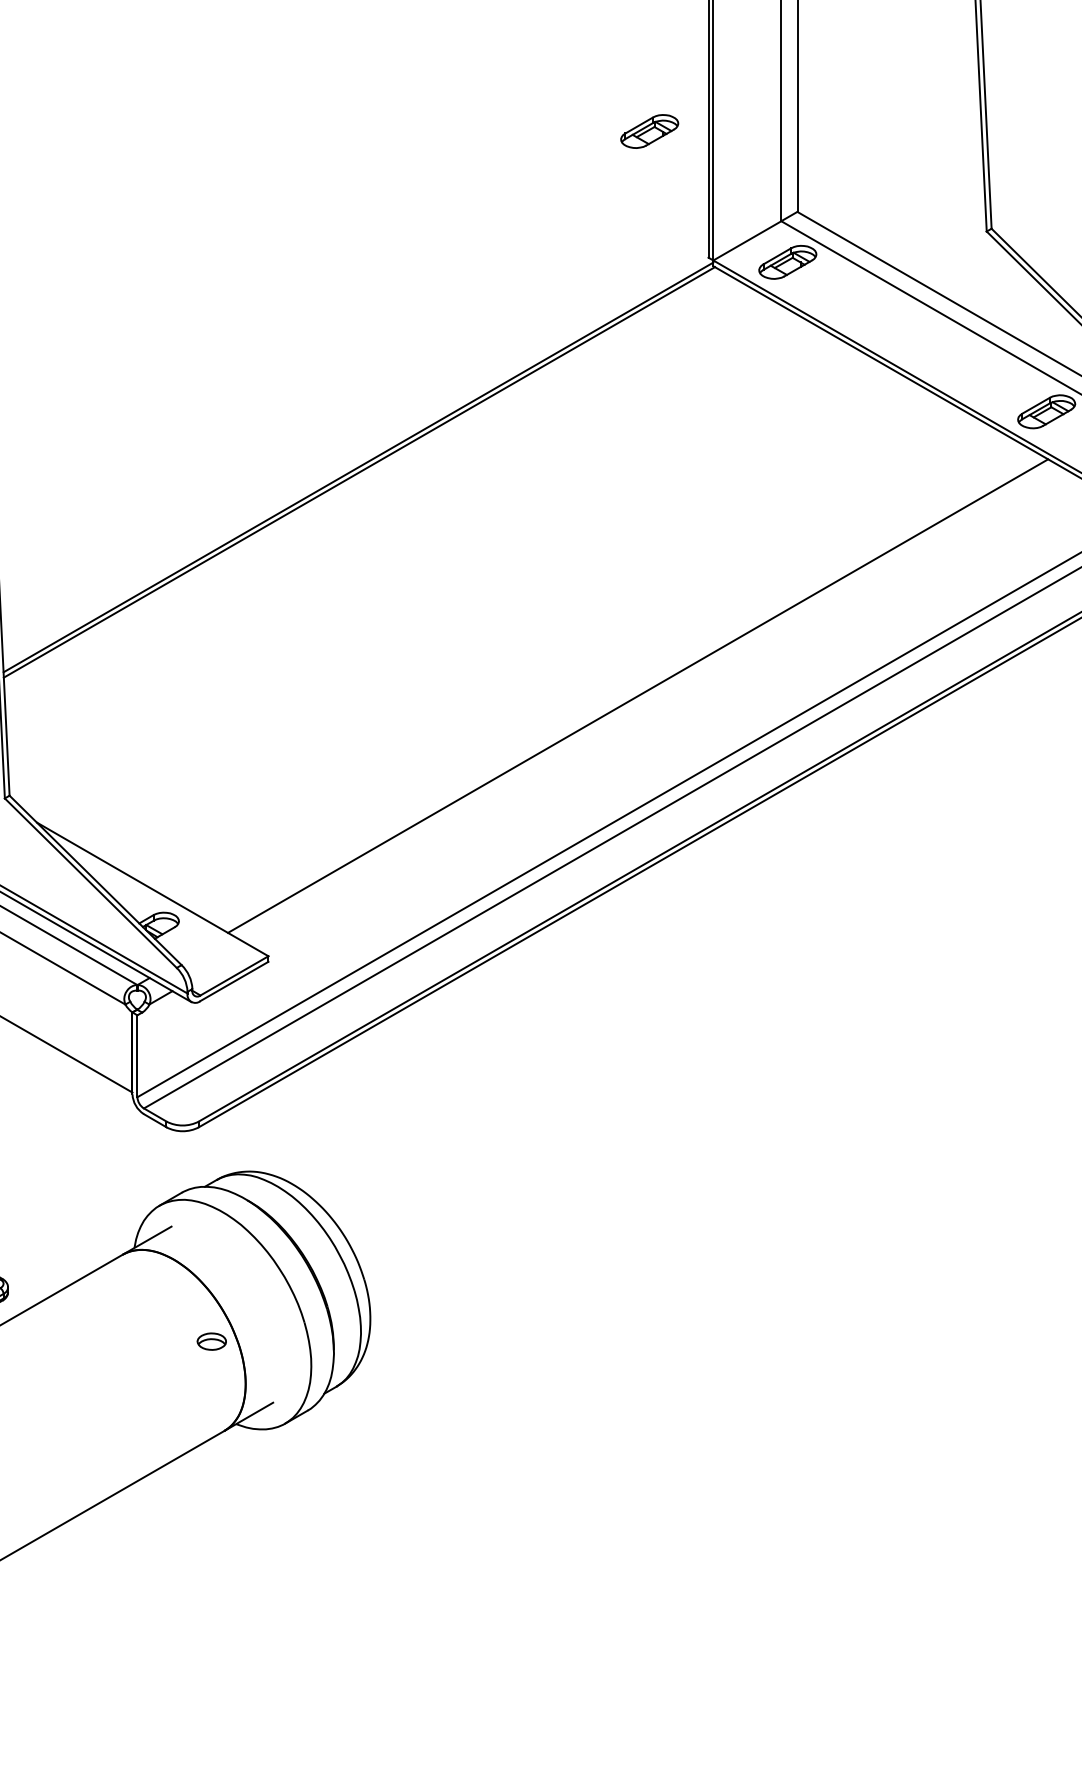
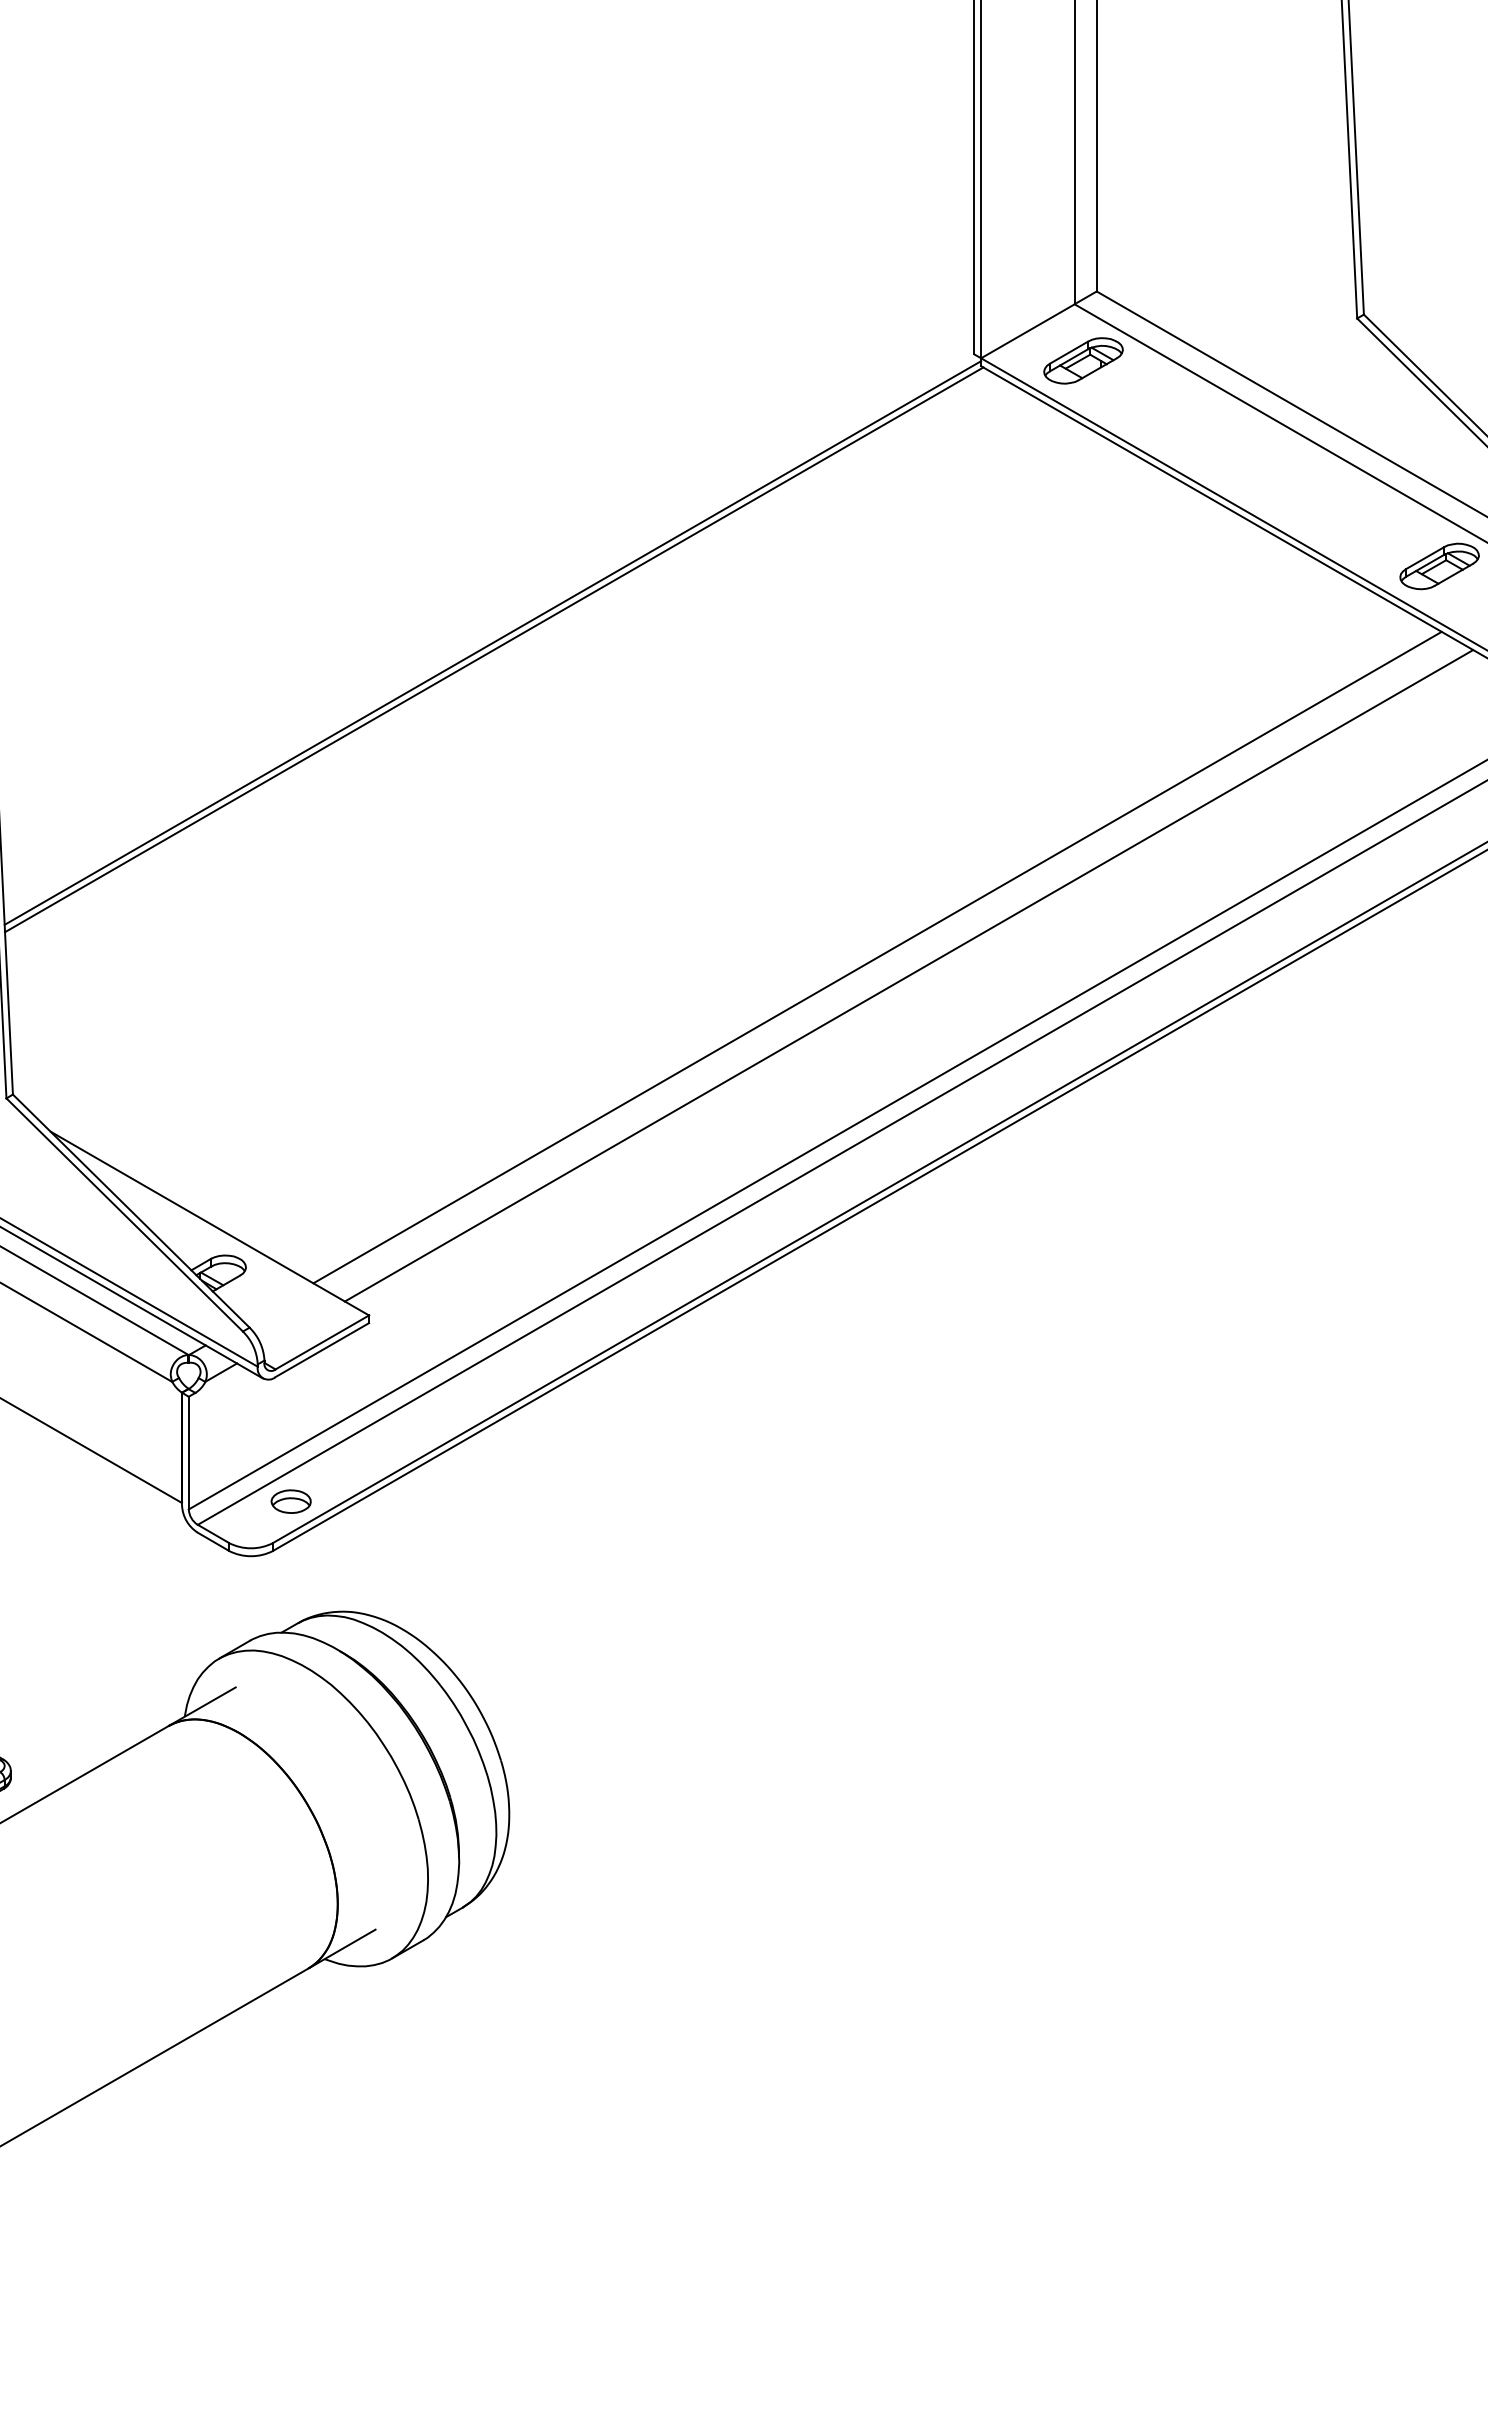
part: (649, 131) -> (893, 180), removed
line: (660, 709) -> (908, 975), added
part: (211, 1341) -> (290, 1501), moved

